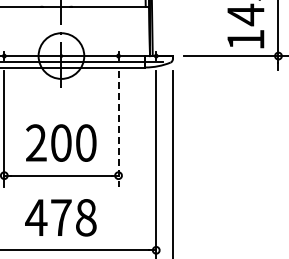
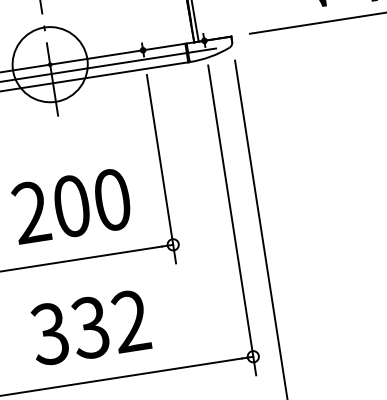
line: (118, 129) -> (161, 169), dashed -> solid
text: (60, 217) -> (89, 327), 478 -> 332

